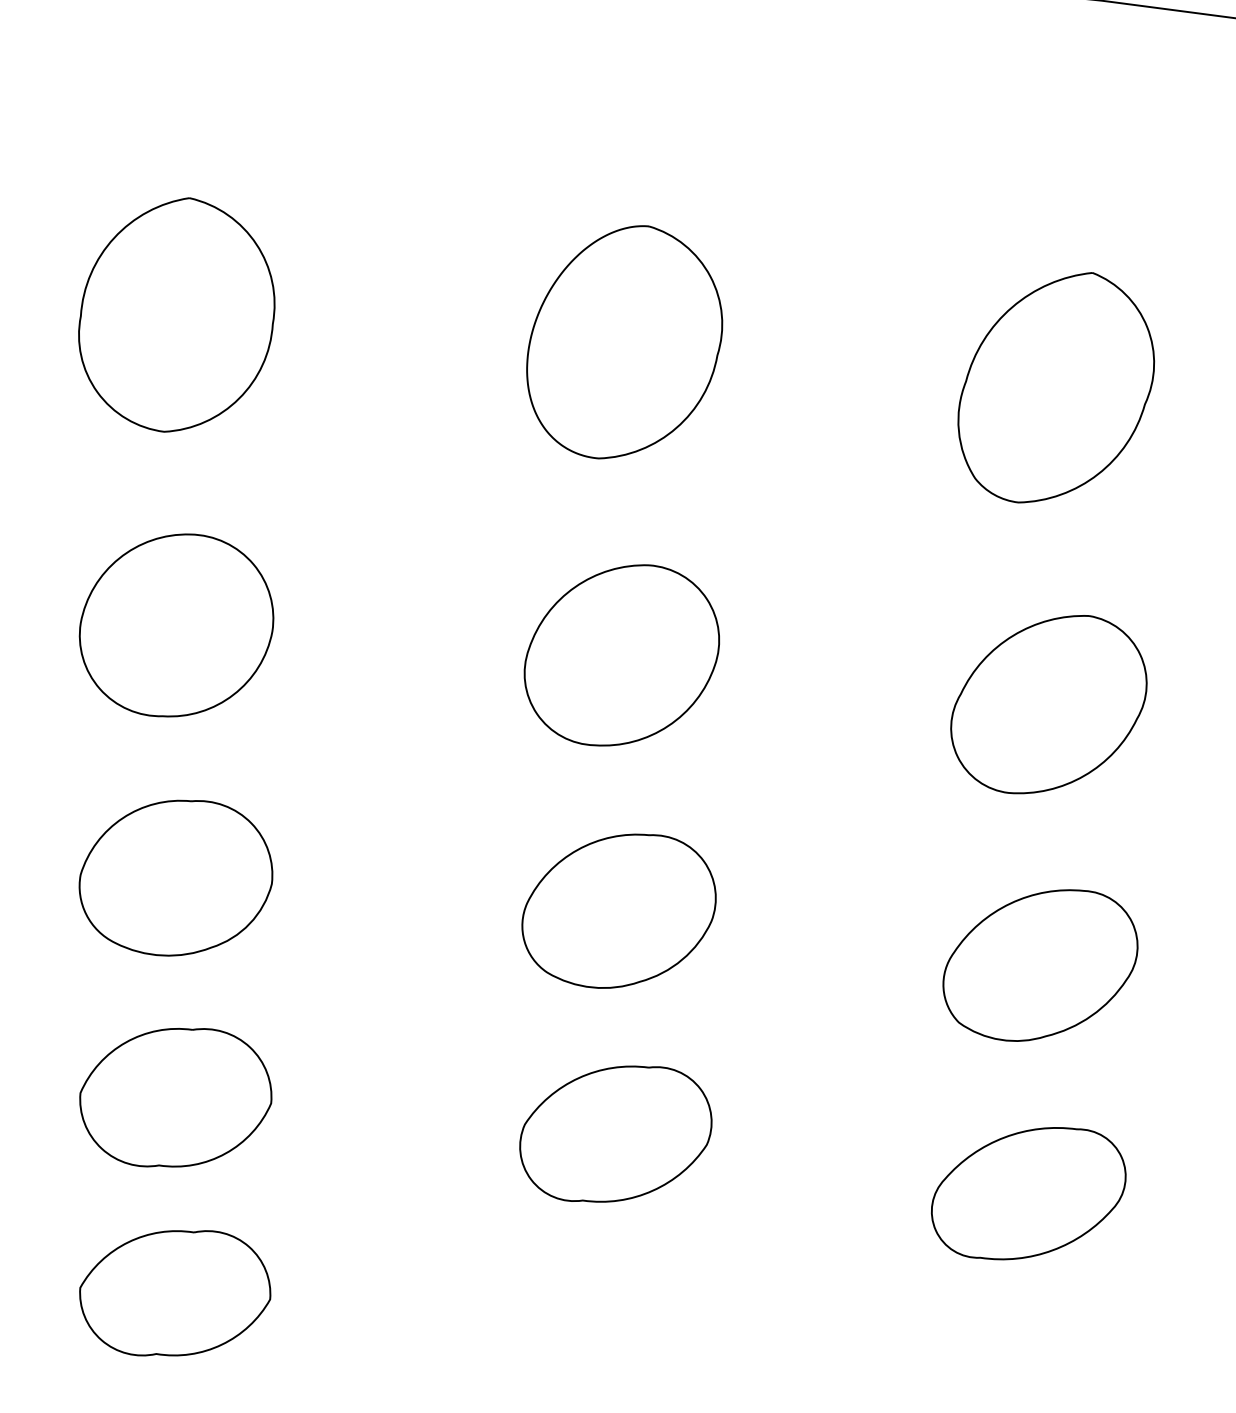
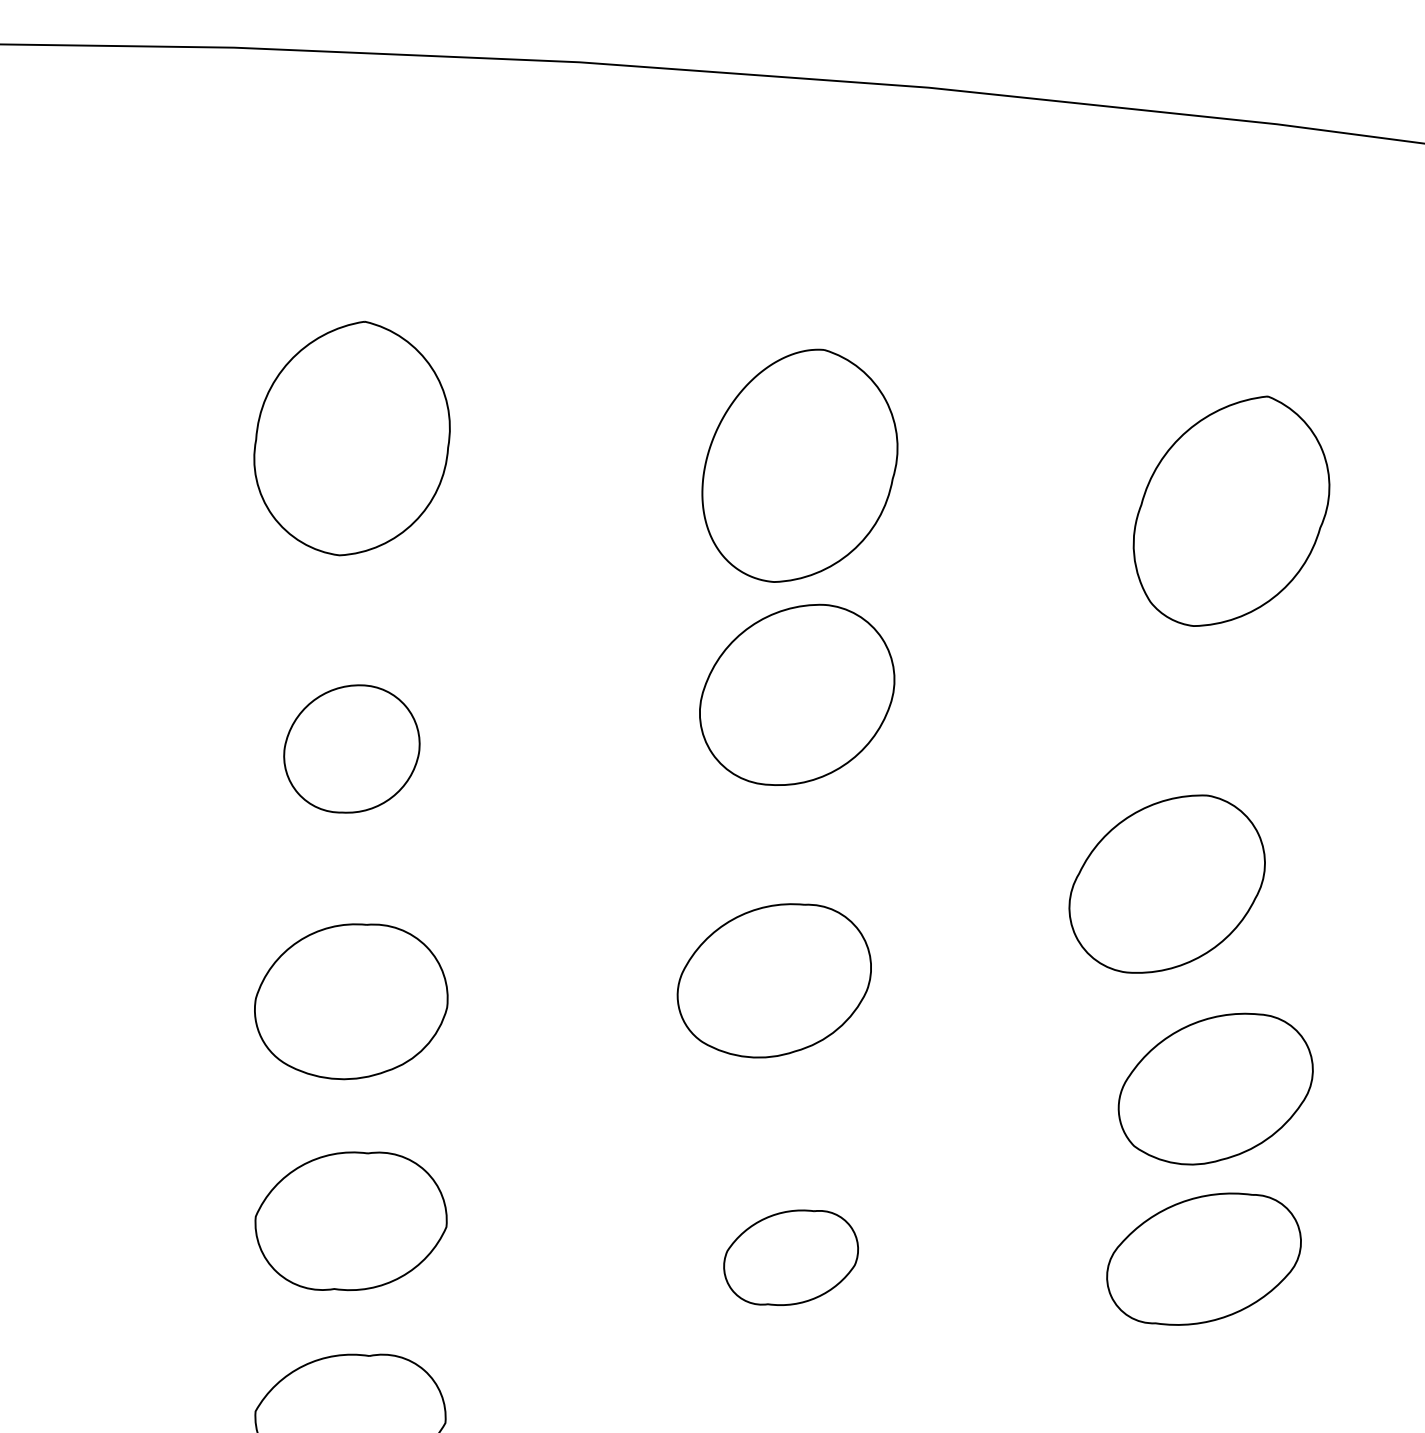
part: (176, 624) -> (351, 748), size x0.7
part: (622, 654) -> (797, 694), moved
part: (1048, 703) -> (1166, 883), moved
part: (618, 910) -> (773, 980), moved
part: (615, 1133) -> (790, 1257), size x0.7
part: (1028, 1192) -> (1203, 1258), moved

